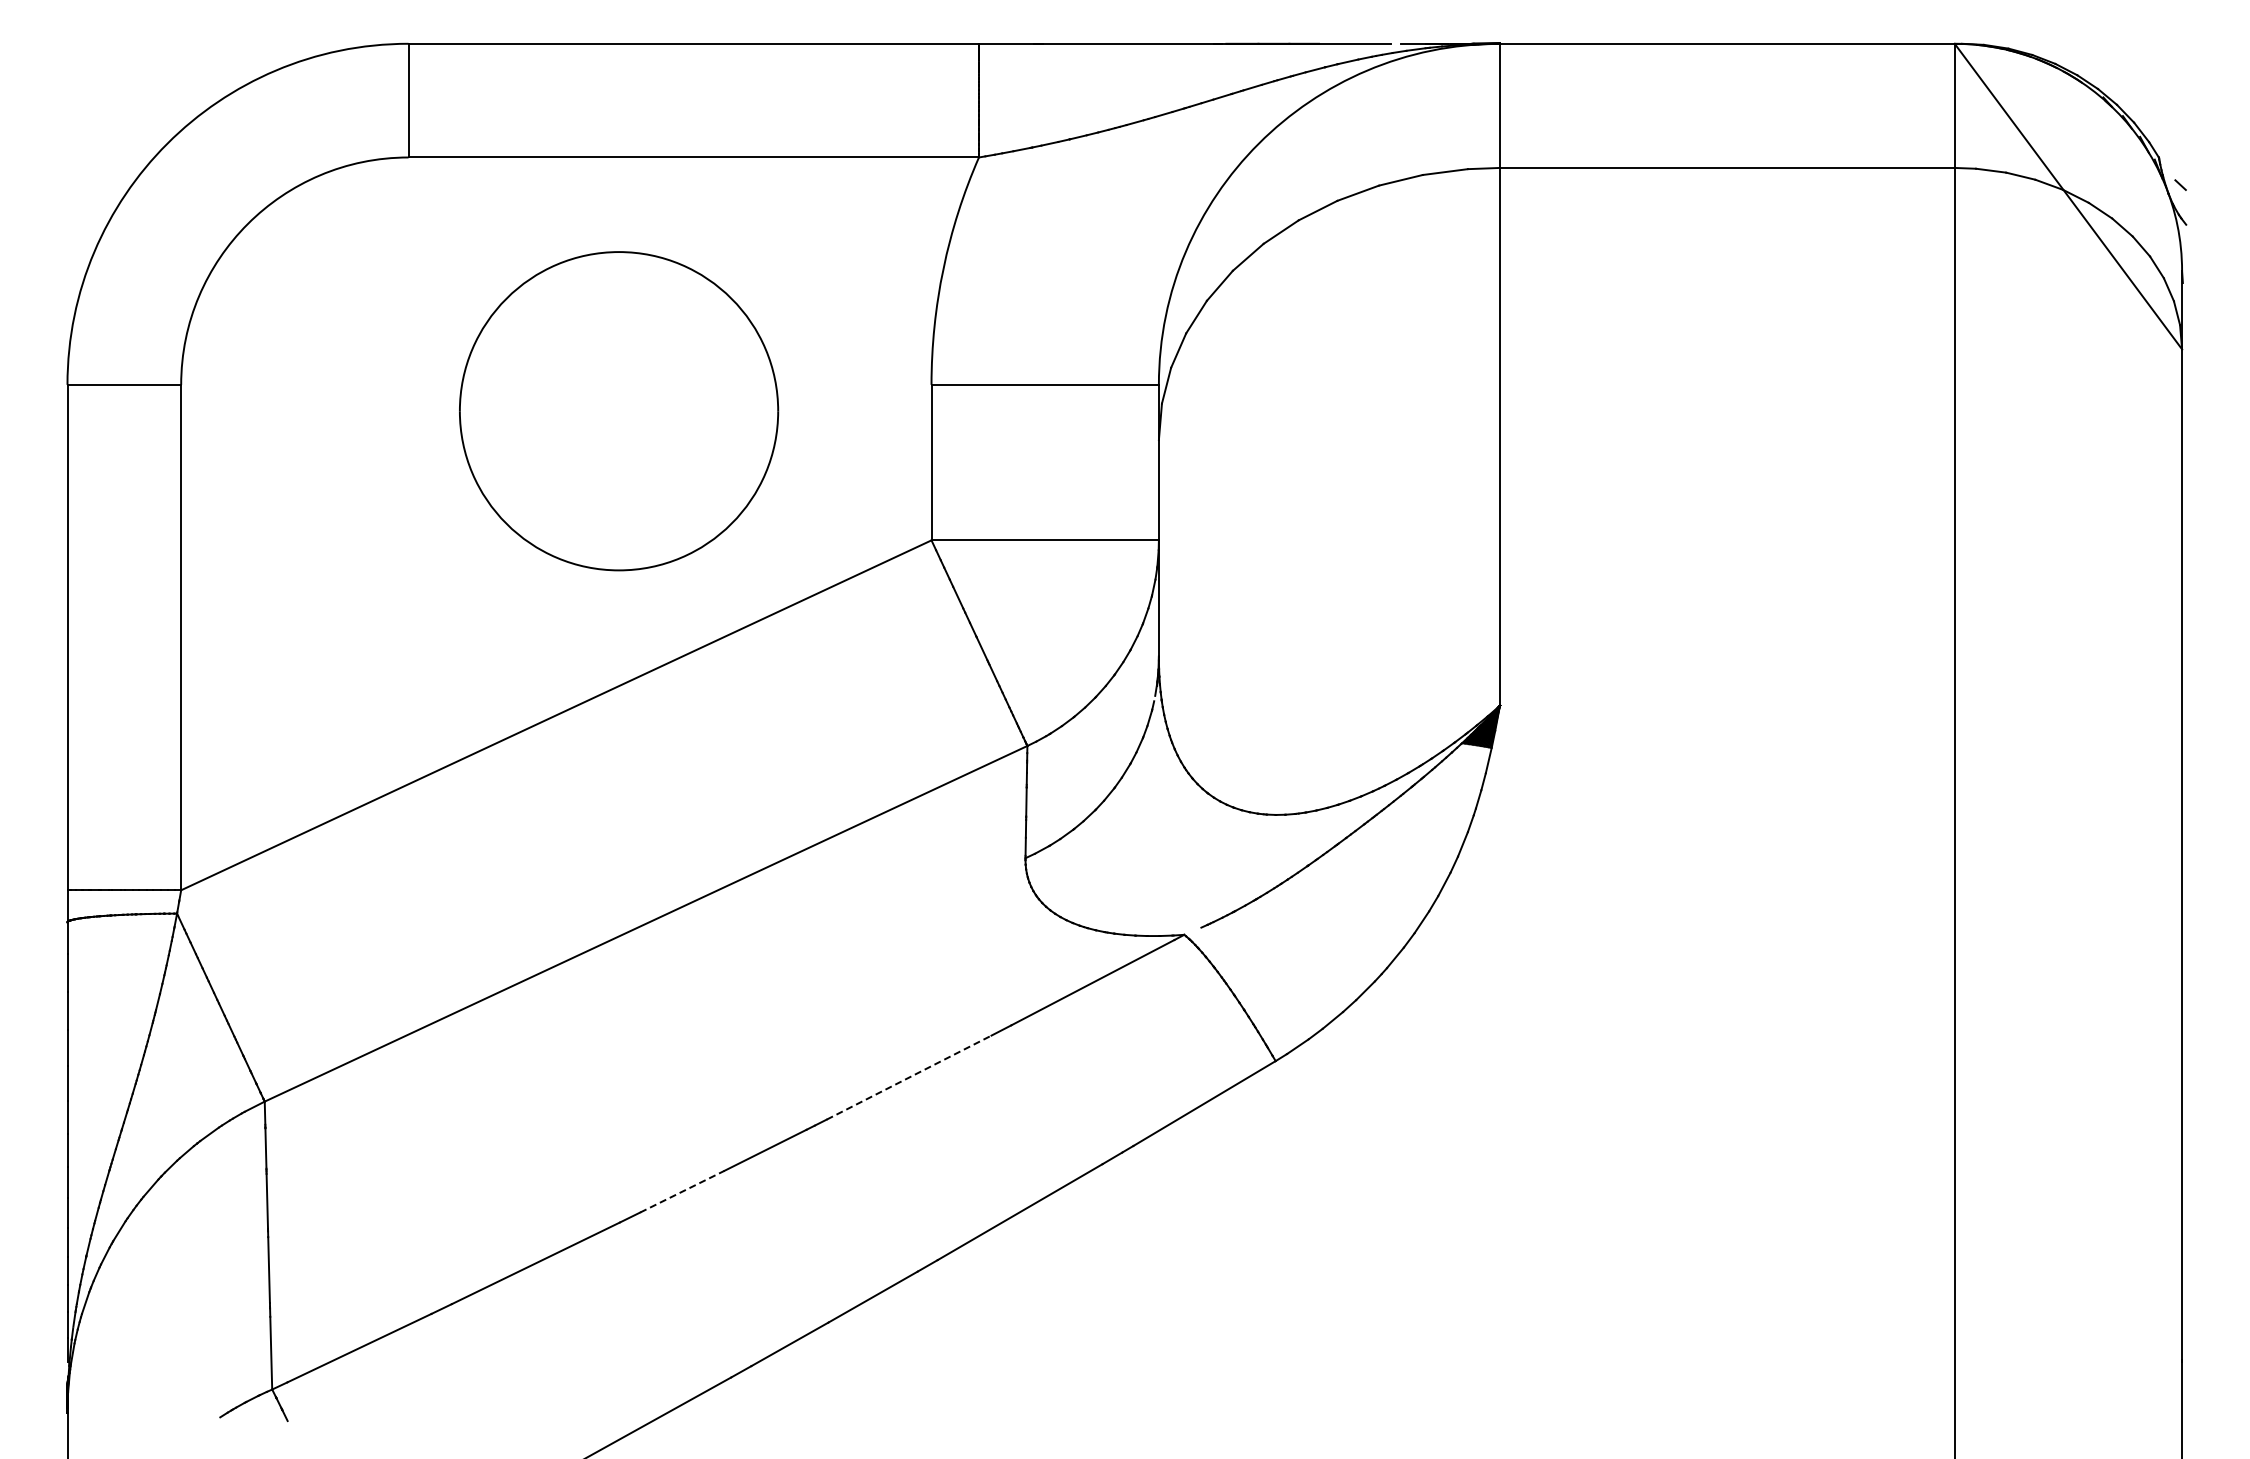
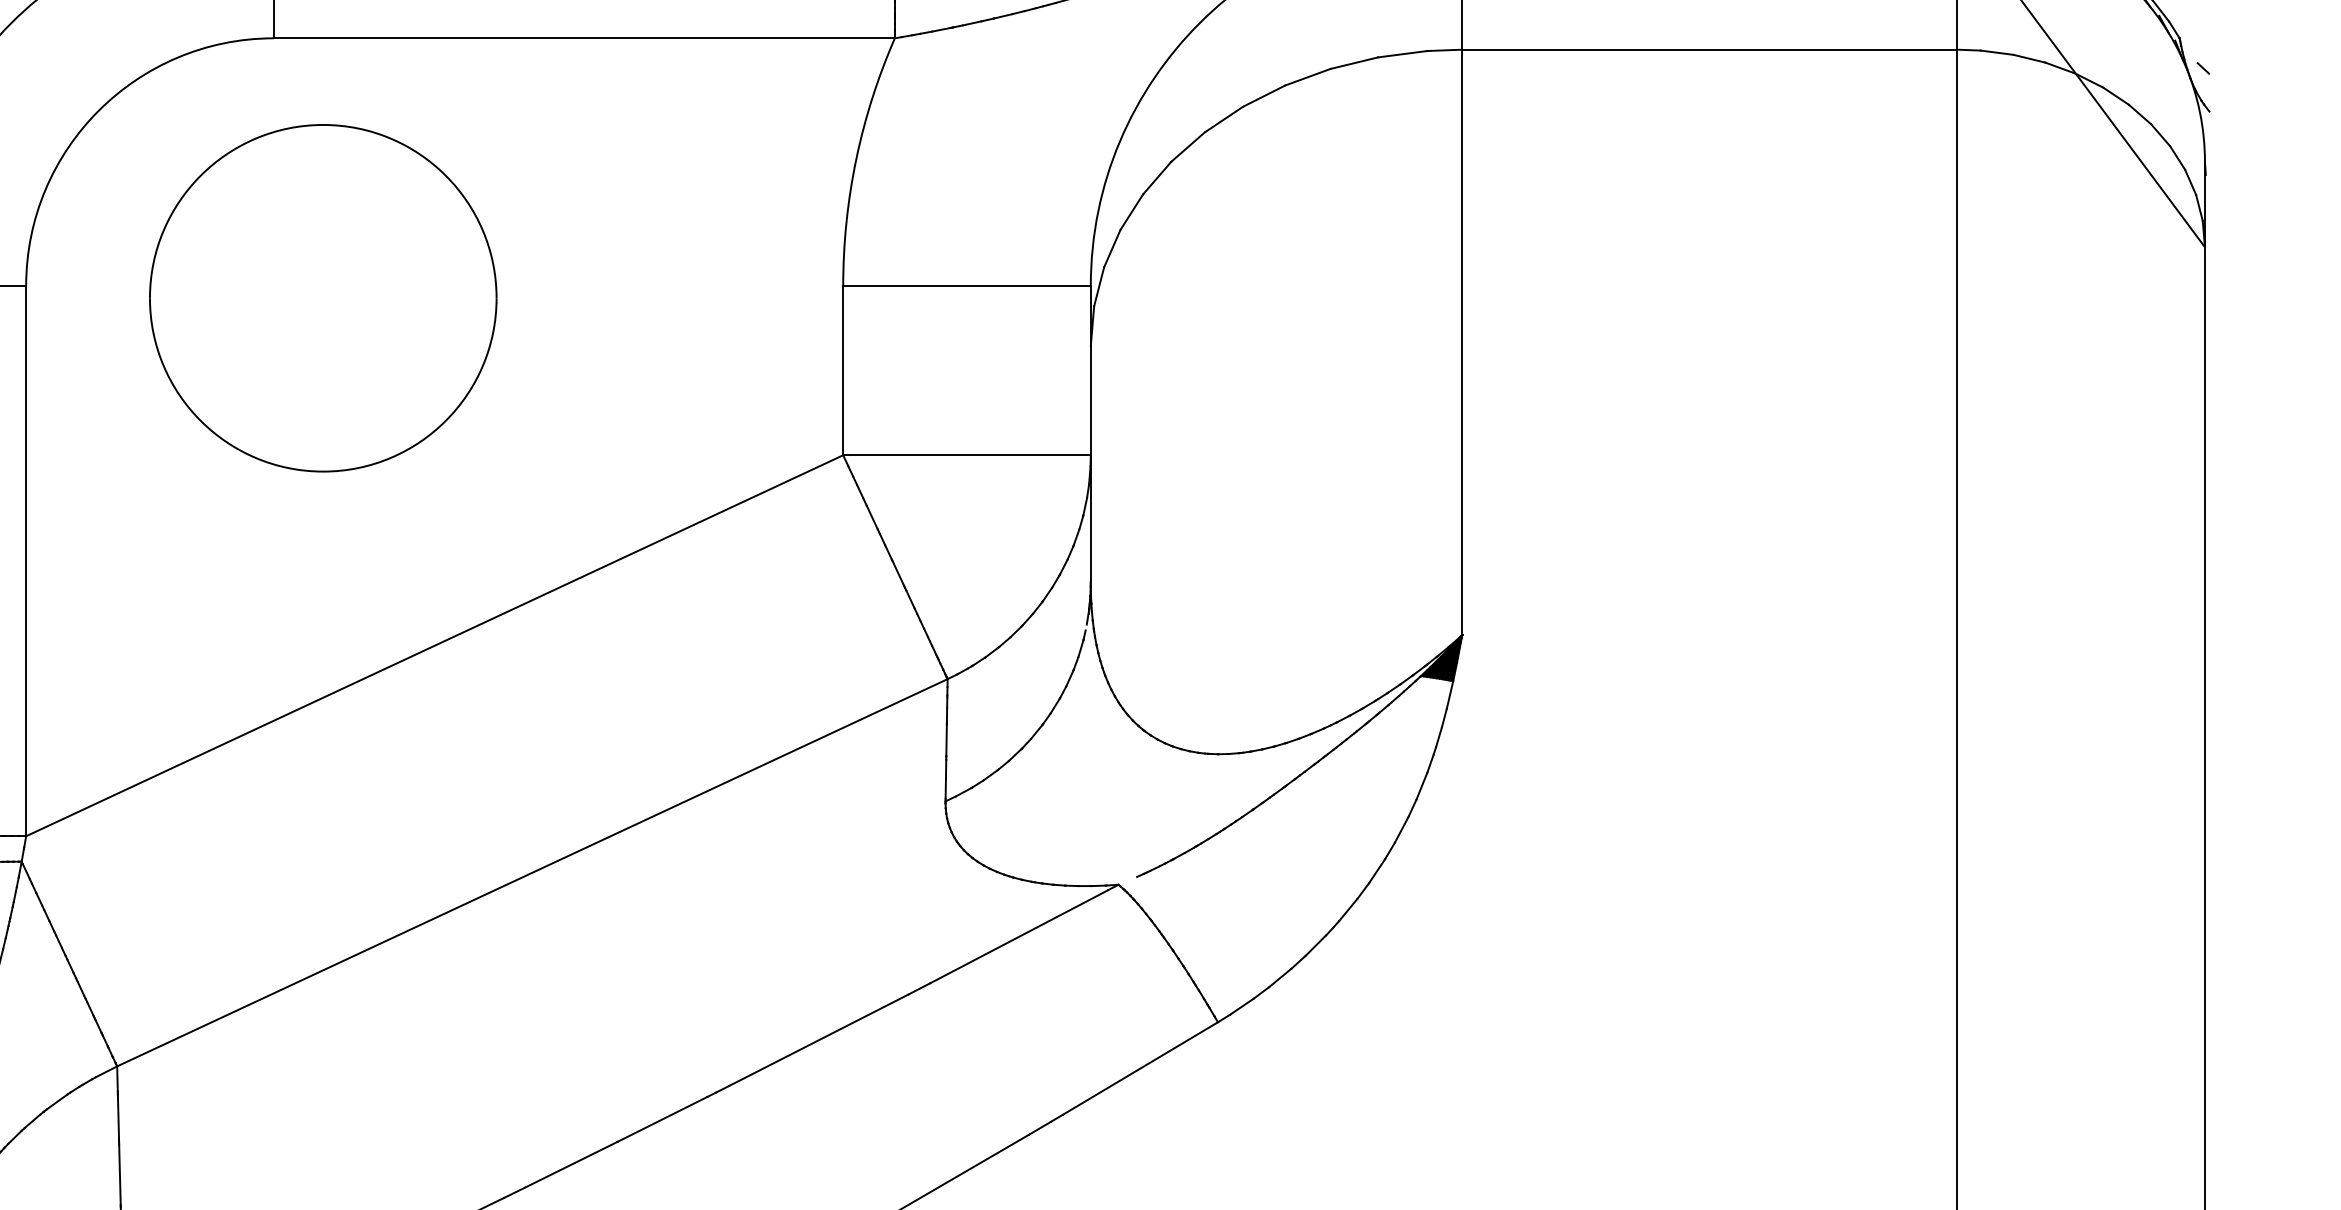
part: (619, 411) -> (323, 298), moved
line: (909, 1077) -> (819, 1040), dashed -> solid
line: (682, 1191) -> (572, 1164), dashed -> solid

